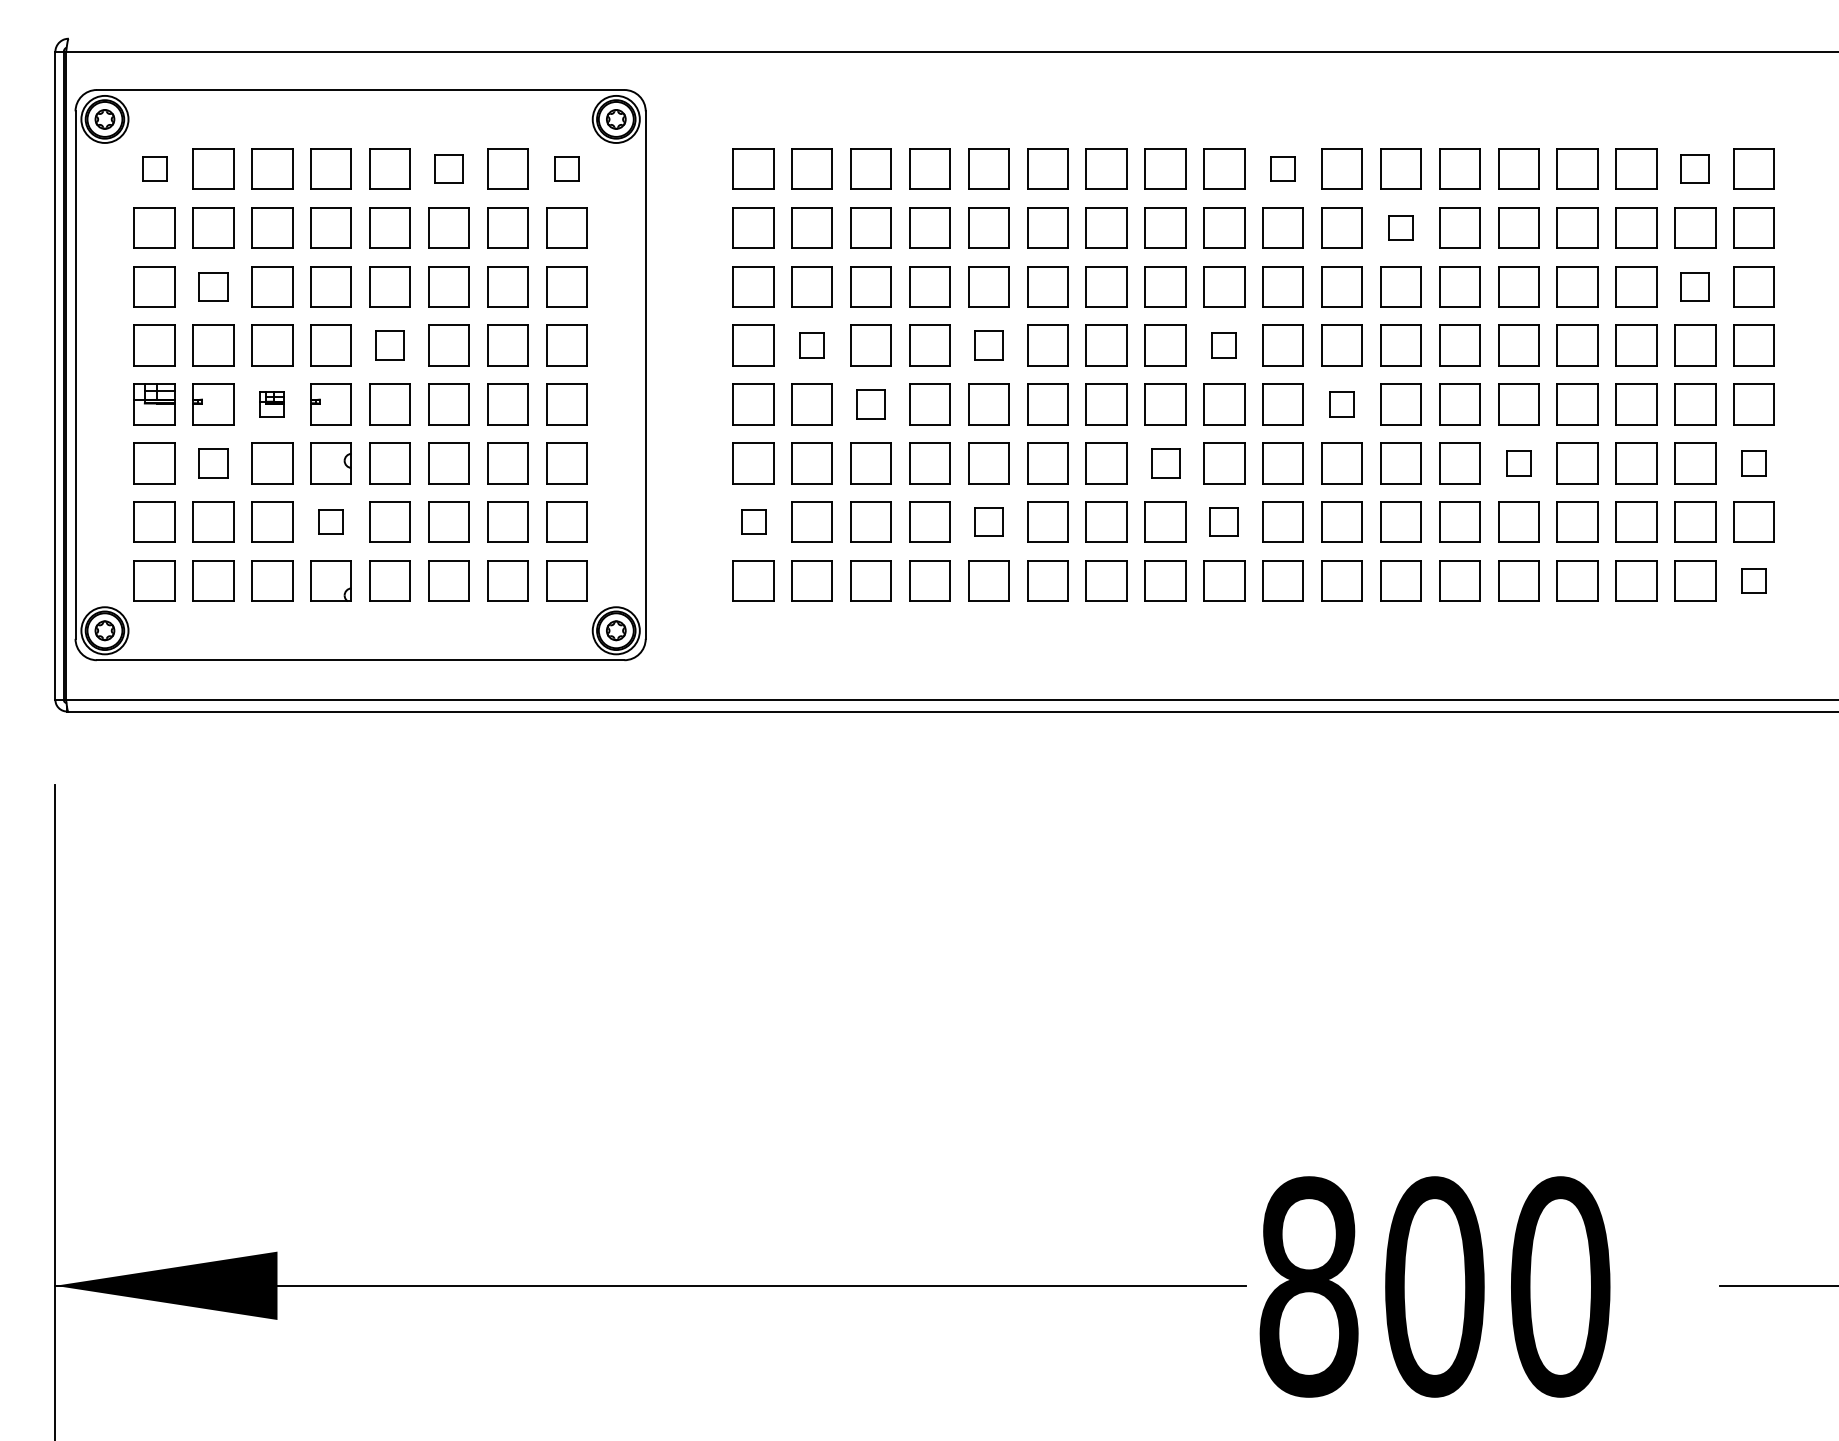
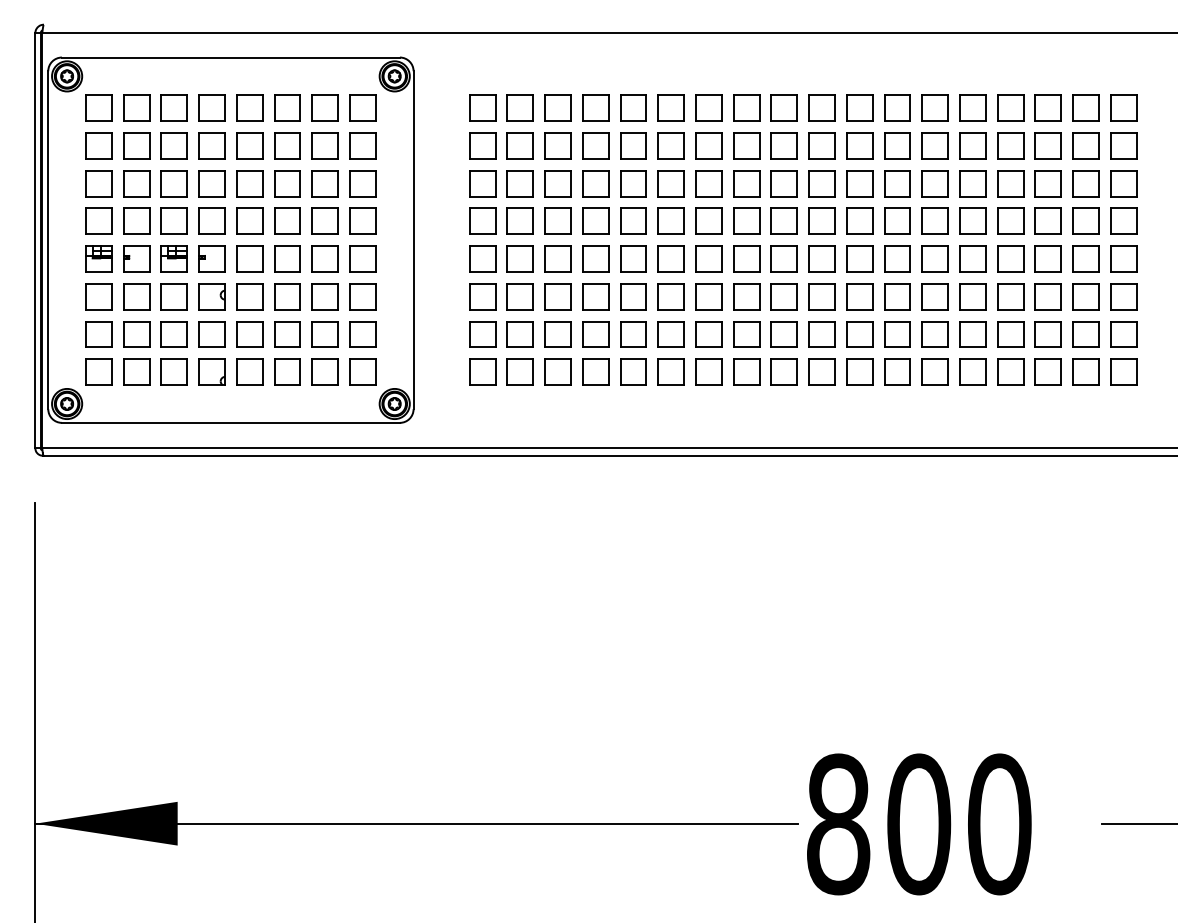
part: (153, 167) -> (98, 107), size x1.67
part: (448, 167) -> (287, 107), size x1.43
part: (565, 167) -> (362, 107), size x1.67
part: (1282, 167) -> (821, 107), size x1.67
part: (1694, 167) -> (1085, 107), size x1.43
part: (1401, 227) -> (897, 145), size x1.67
part: (213, 286) -> (136, 183), size x1.43
part: (1694, 286) -> (1085, 183), size x1.43
part: (389, 344) -> (249, 220), size x1.43
part: (811, 344) -> (519, 220), size x1.67
part: (988, 344) -> (633, 220), size x1.43
part: (1223, 344) -> (783, 220), size x1.67
part: (270, 403) -> (173, 258), size x1.67
part: (870, 403) -> (557, 258), size x1.43
part: (1341, 403) -> (859, 258), size x1.67
part: (213, 462) -> (136, 296), size x1.43
part: (1165, 462) -> (746, 296), size x1.43
part: (1518, 462) -> (972, 296), size x1.67
part: (1753, 462) -> (1123, 296), size x1.67
part: (330, 522) -> (211, 334), size x1.67
part: (753, 522) -> (482, 334), size x1.67
part: (988, 522) -> (633, 334), size x1.43
part: (1223, 522) -> (783, 334), size x1.43
part: (1753, 580) -> (1123, 371), size x1.67

